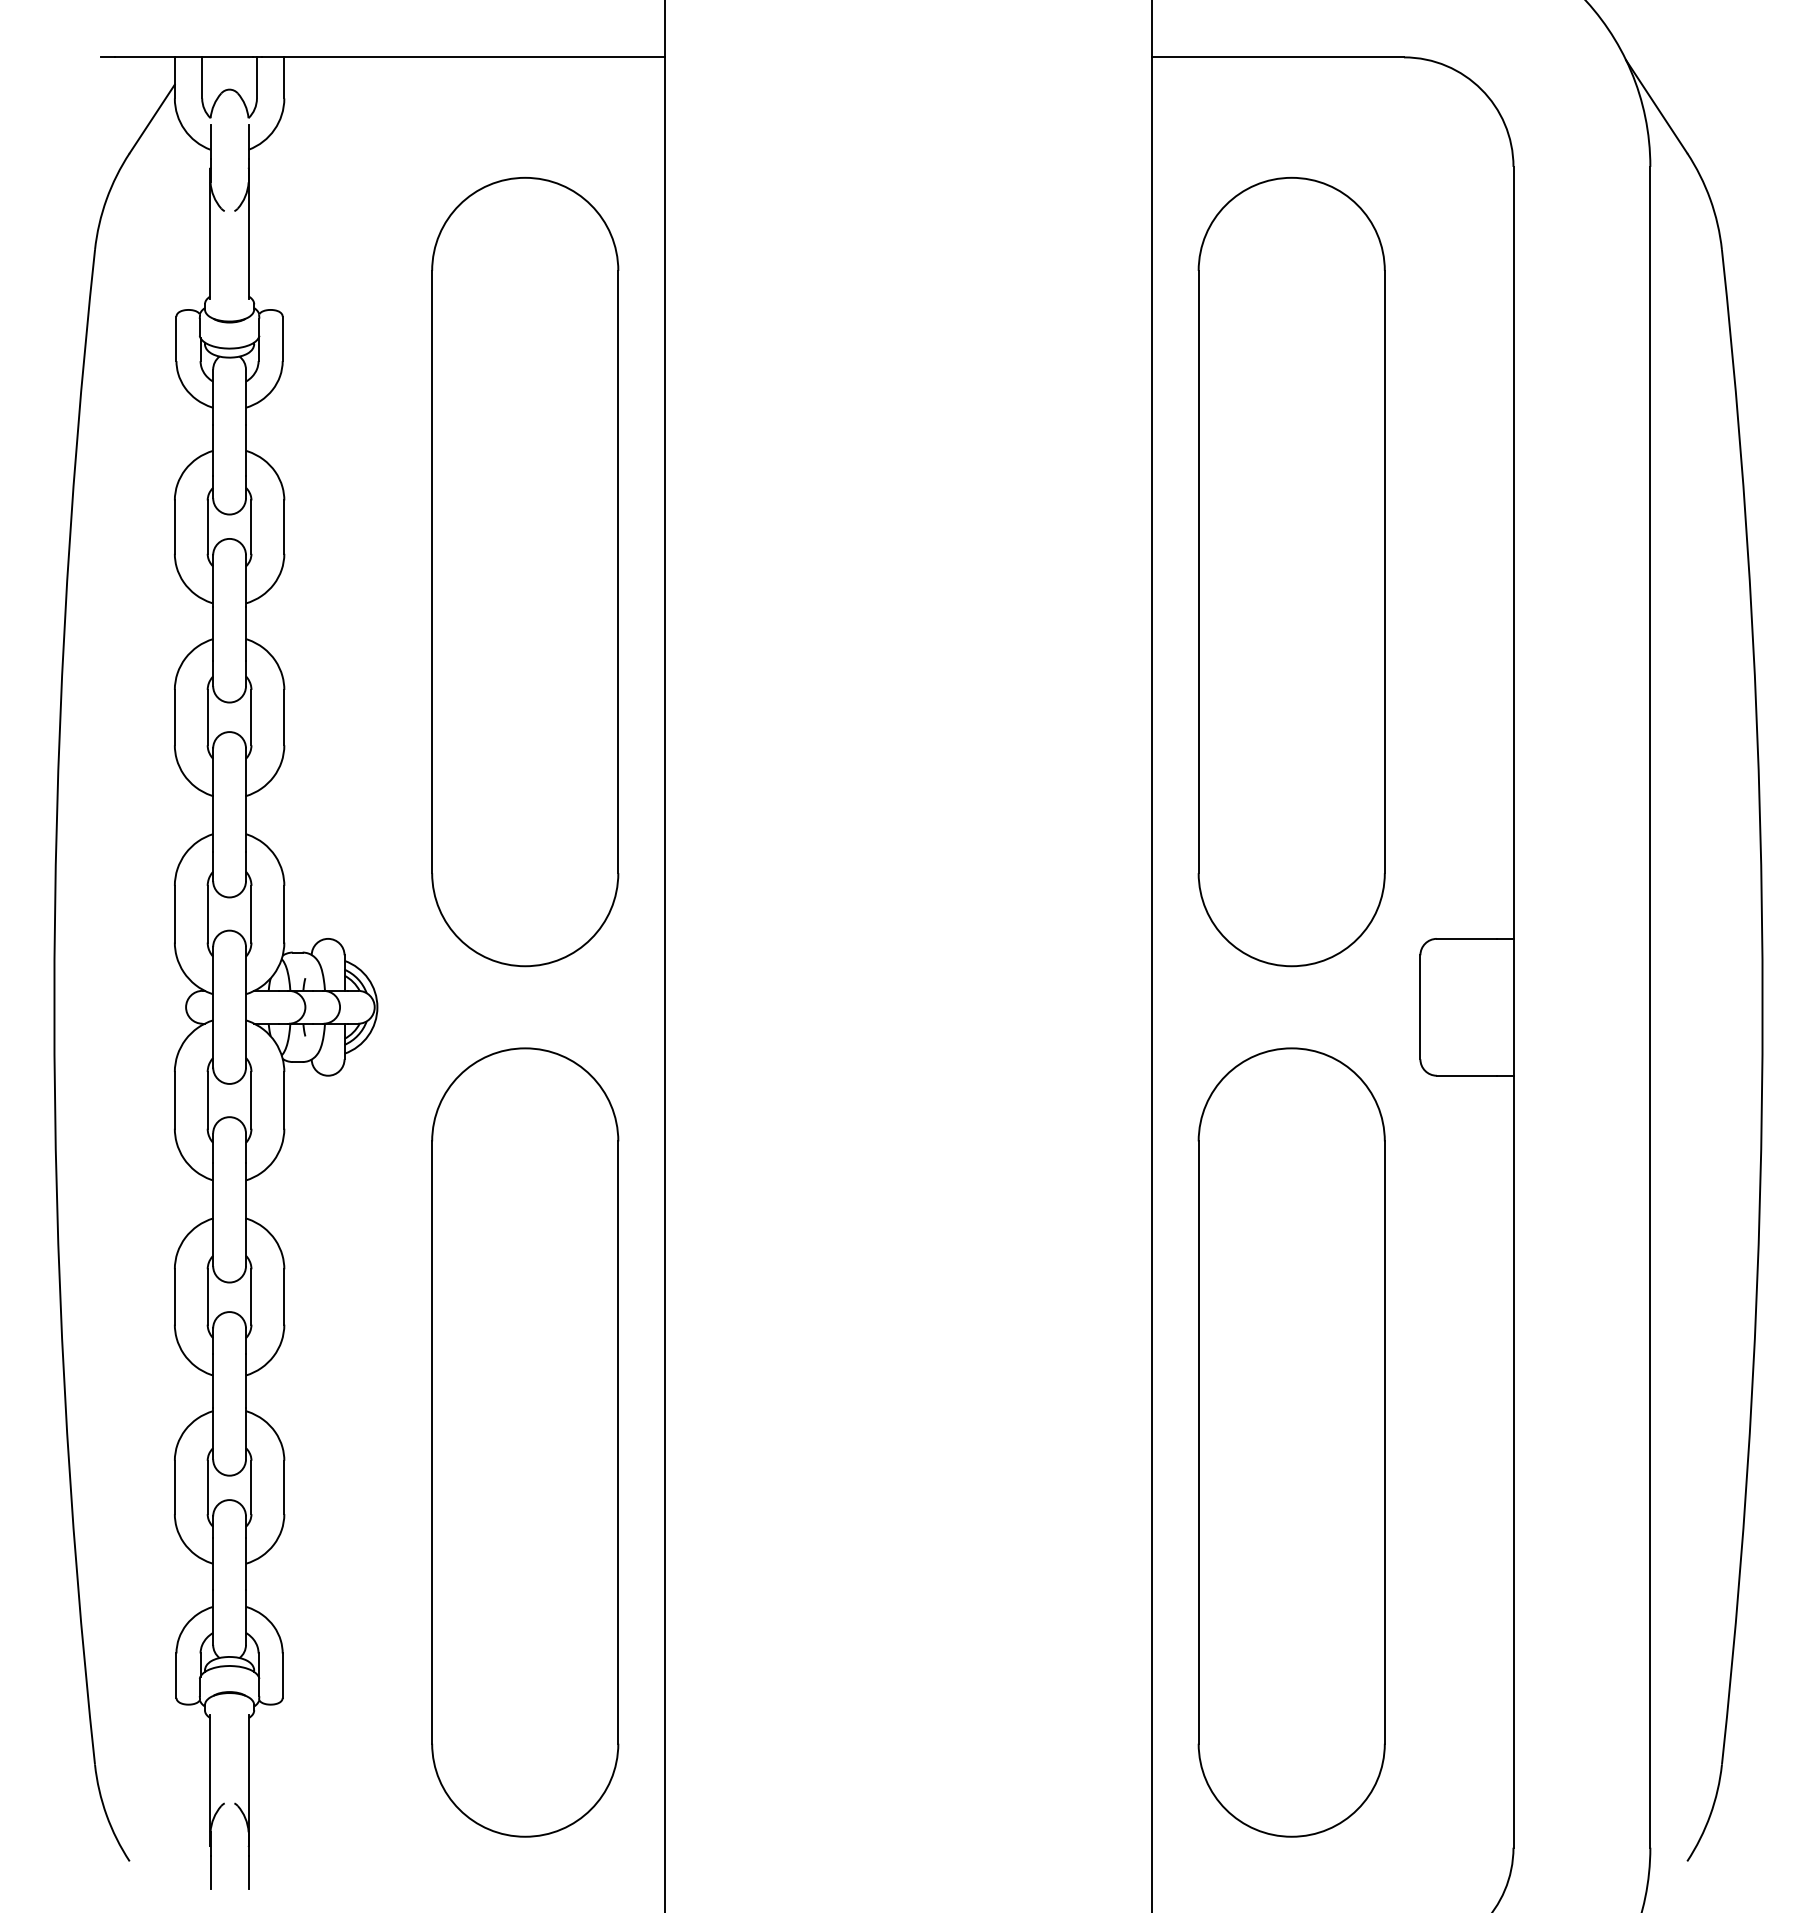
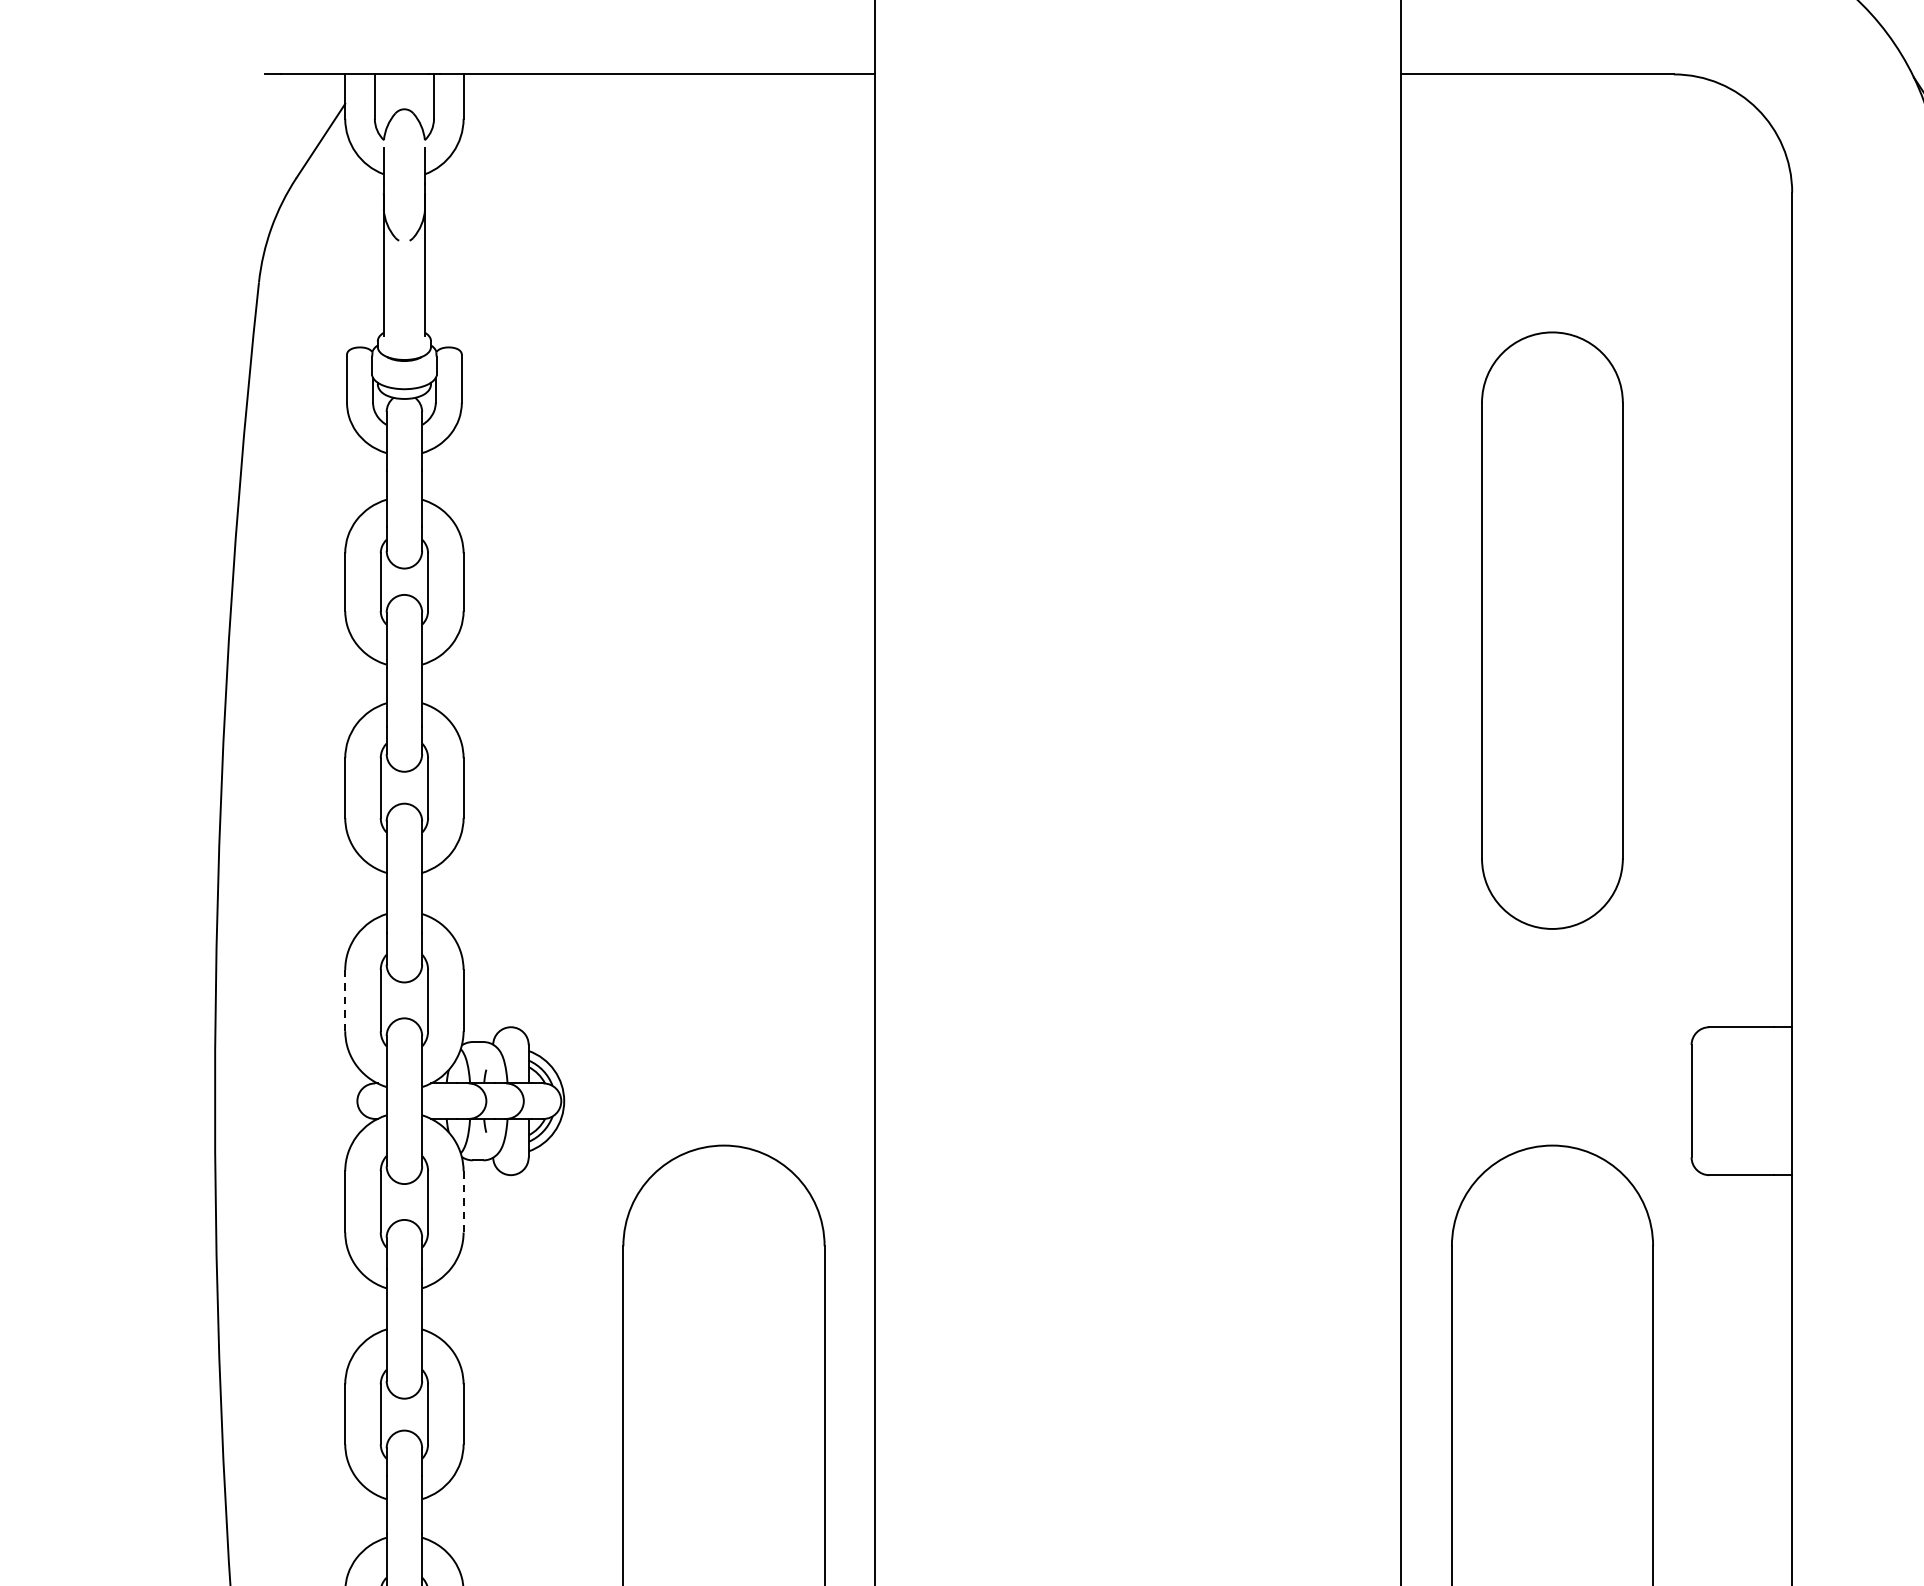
part: (525, 571) -> (724, 630), removed
part: (1291, 571) -> (1552, 630), size x0.7
line: (174, 913) -> (344, 999), solid -> dashed
line: (284, 1100) -> (463, 1201), solid -> dashed

